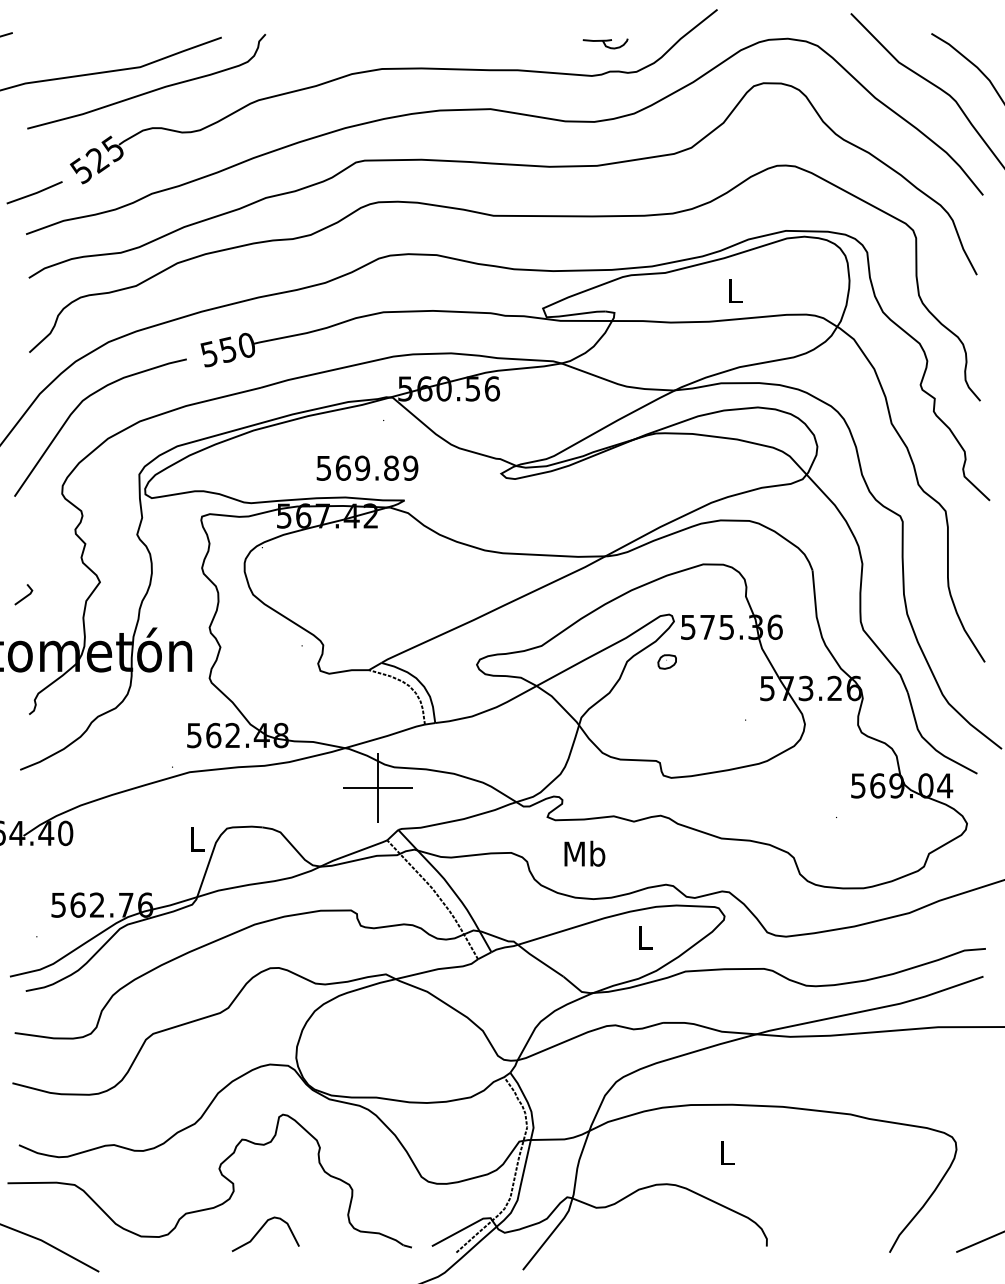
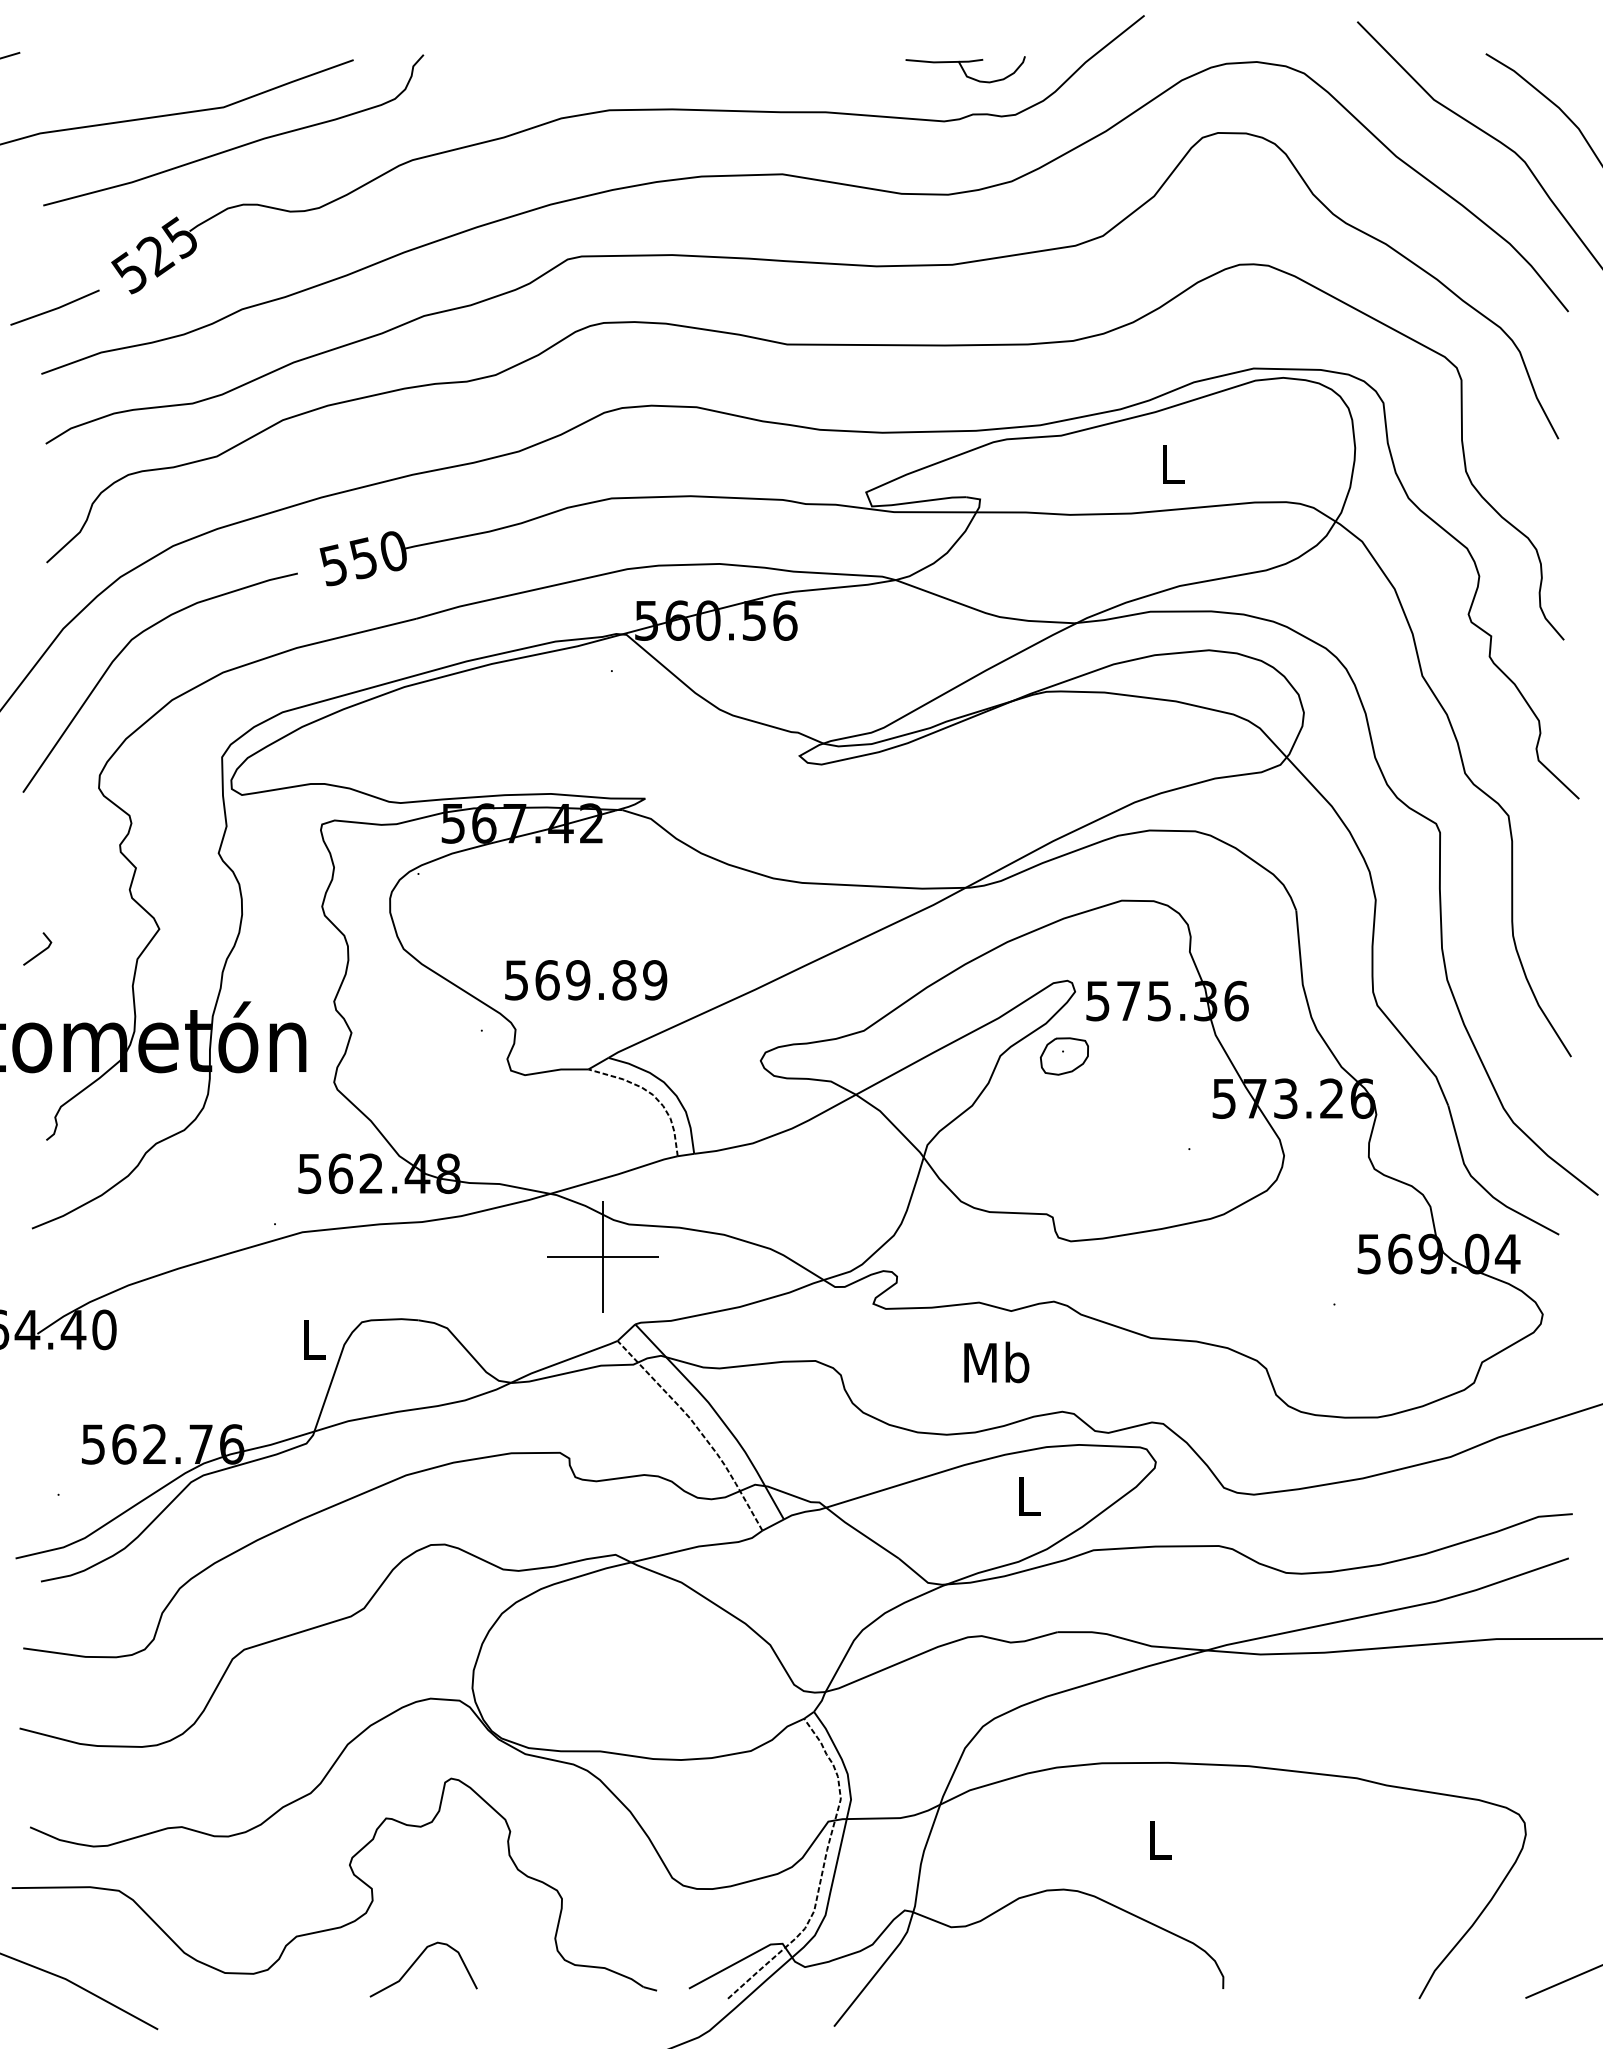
part: (605, 43) -> (965, 69), size x1.67
text: (367, 467) -> (586, 979), moved
part: (666, 661) -> (1063, 1055), size x1.67
text: (584, 853) -> (996, 1361), moved

